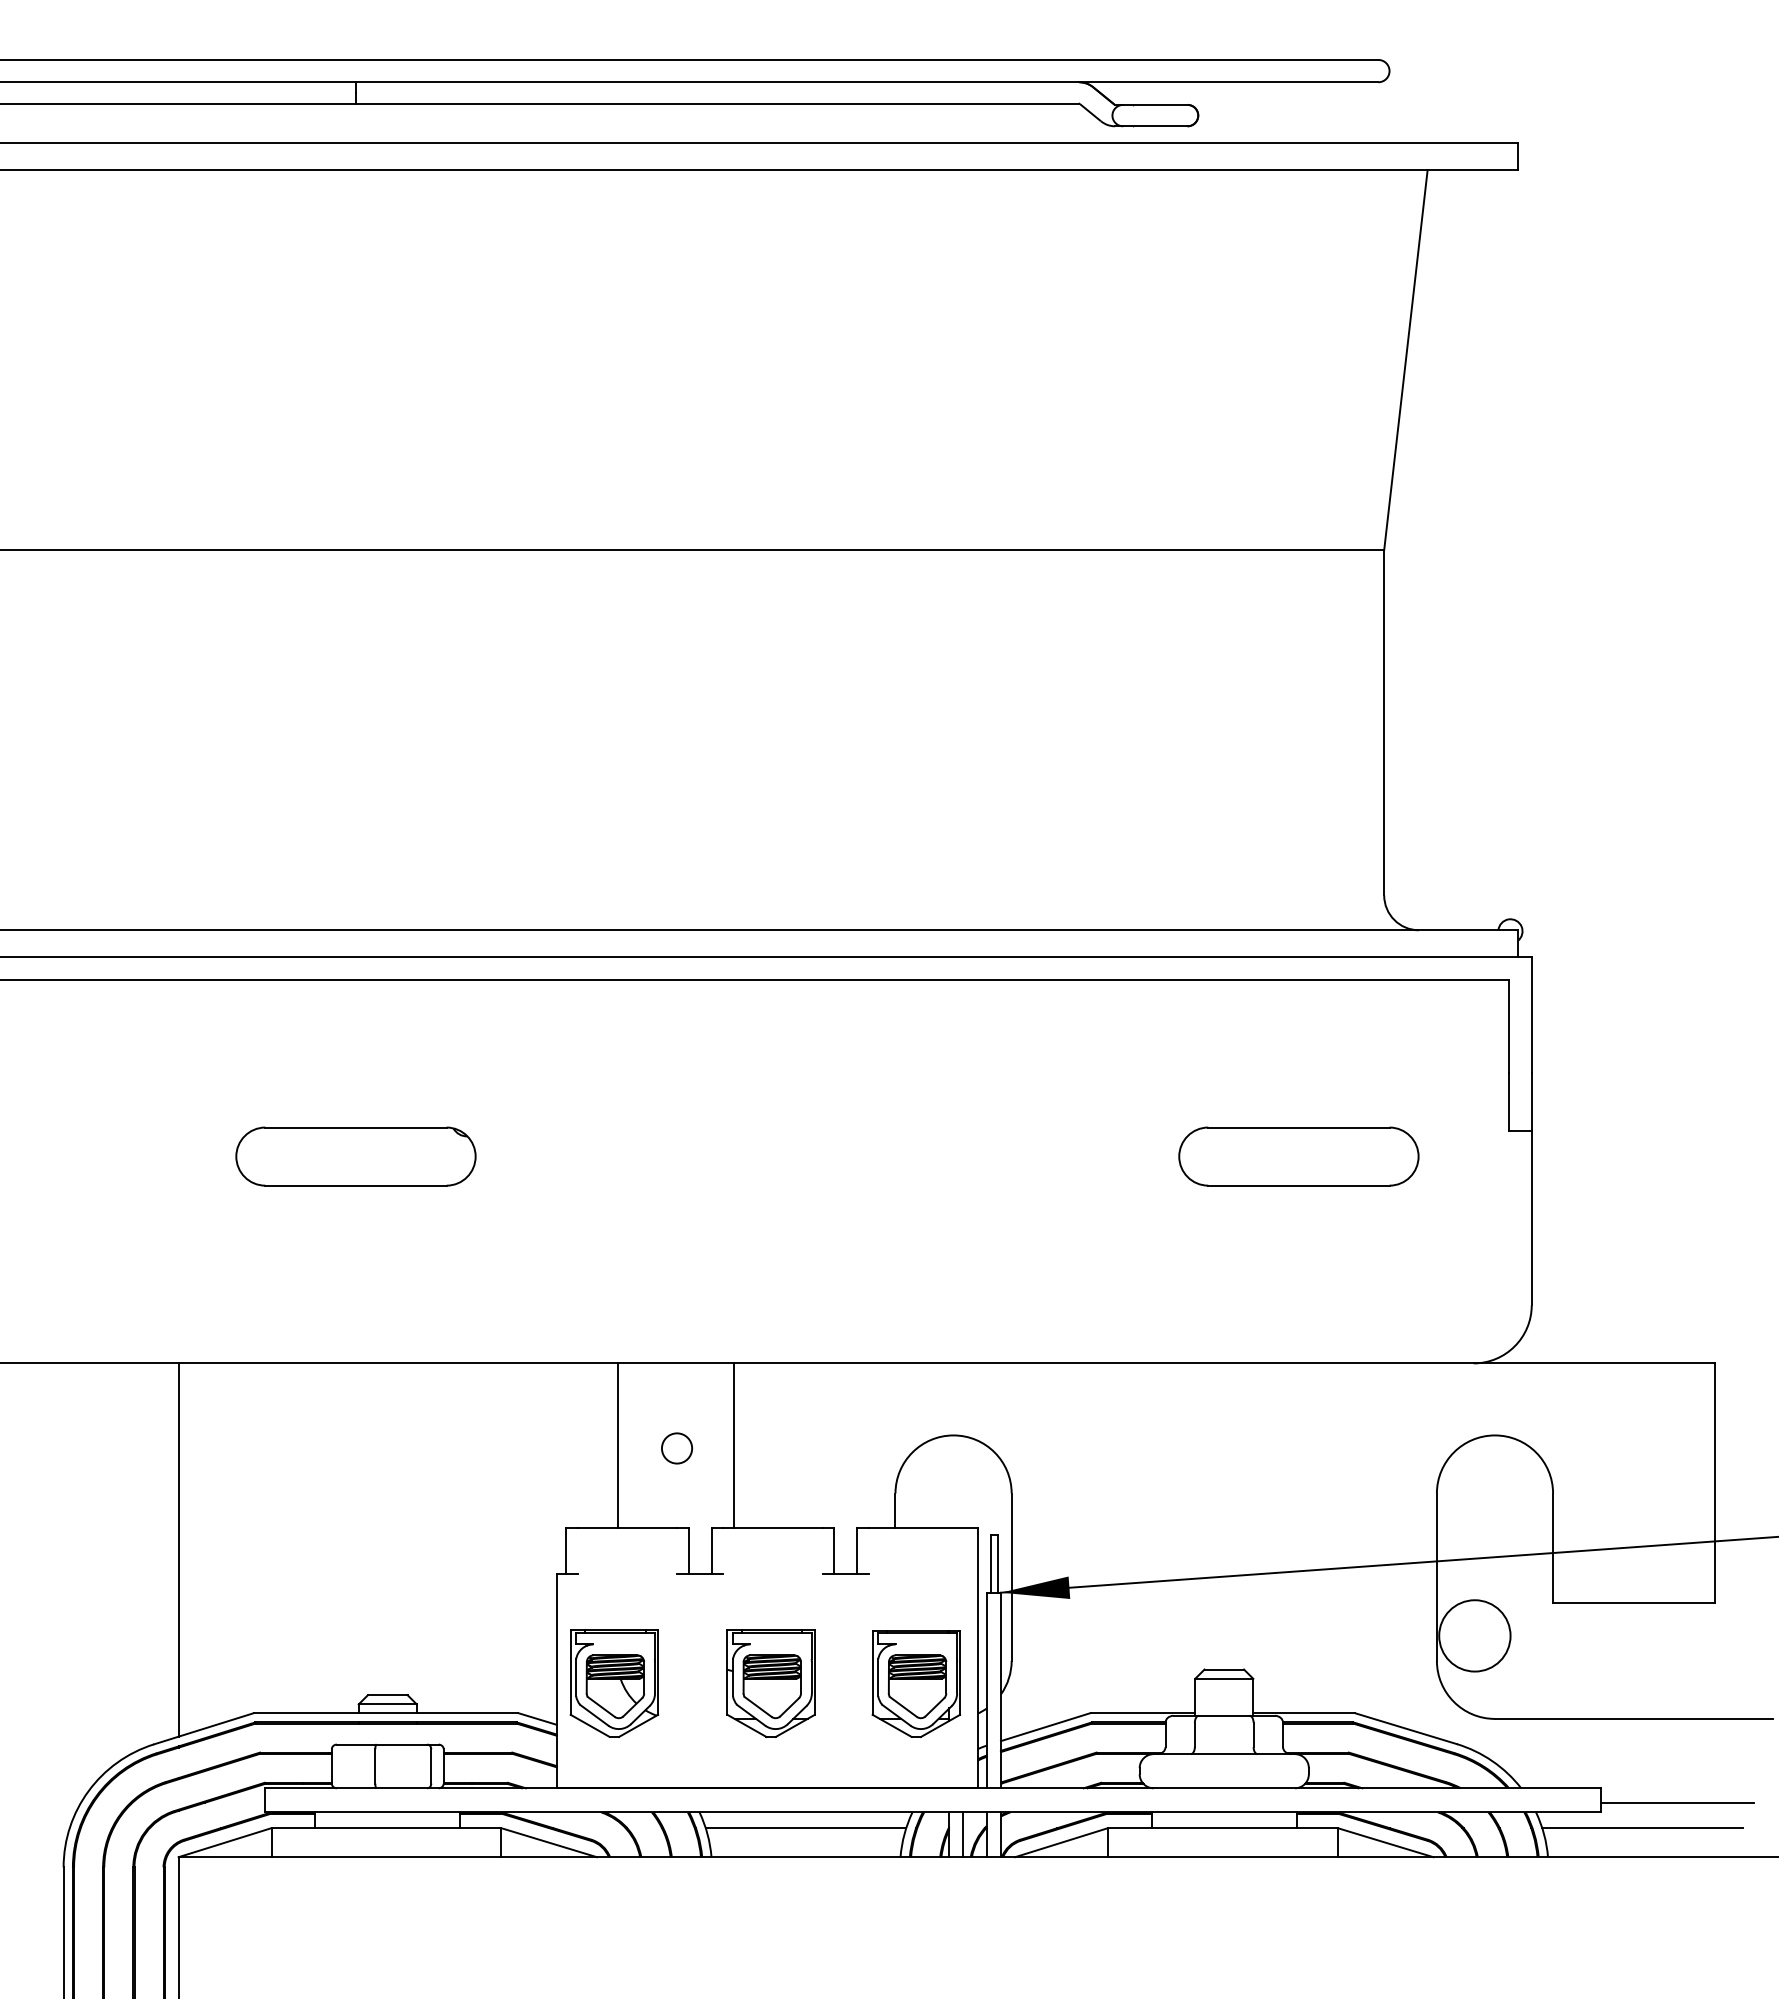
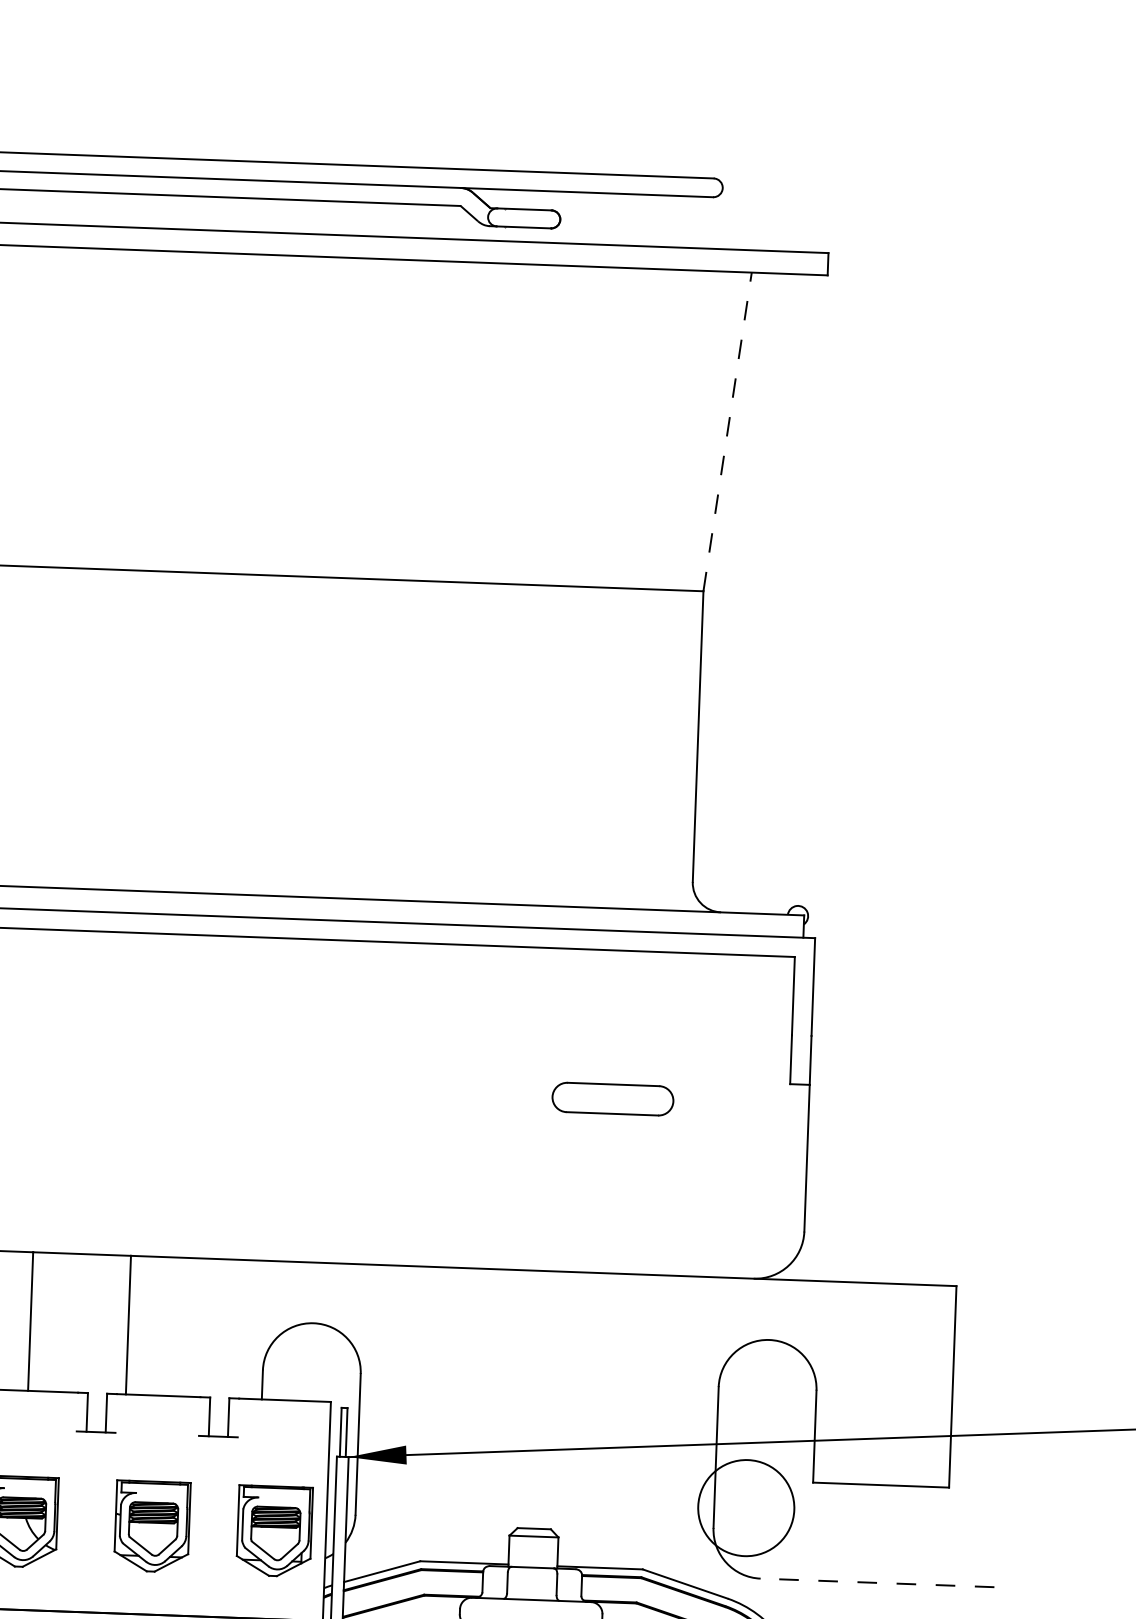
line: (1405, 359) -> (727, 431), solid -> dashed
part: (1298, 1156) -> (612, 1099), size x0.6
circle: (677, 1448) -> (80, 1325), removed
circle: (1474, 1635) -> (745, 1507), size x1.6
line: (1633, 1718) -> (877, 1582), solid -> dashed

